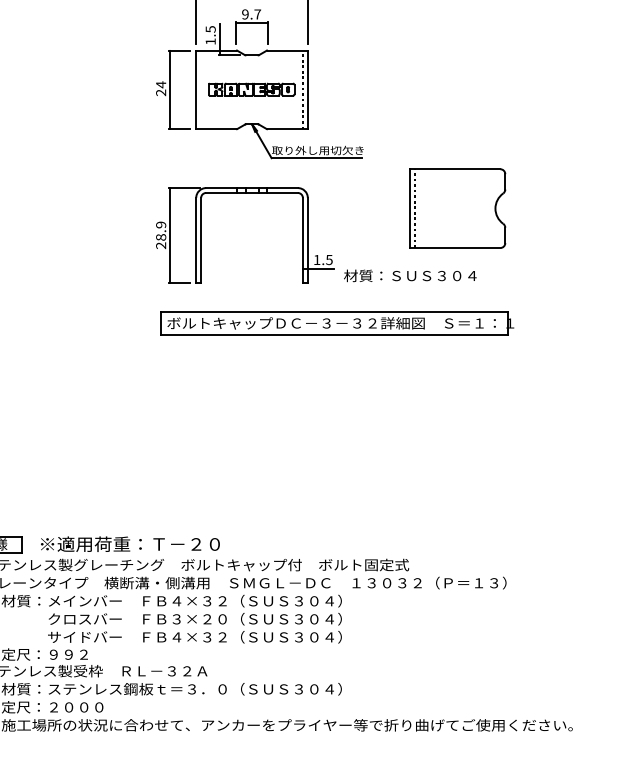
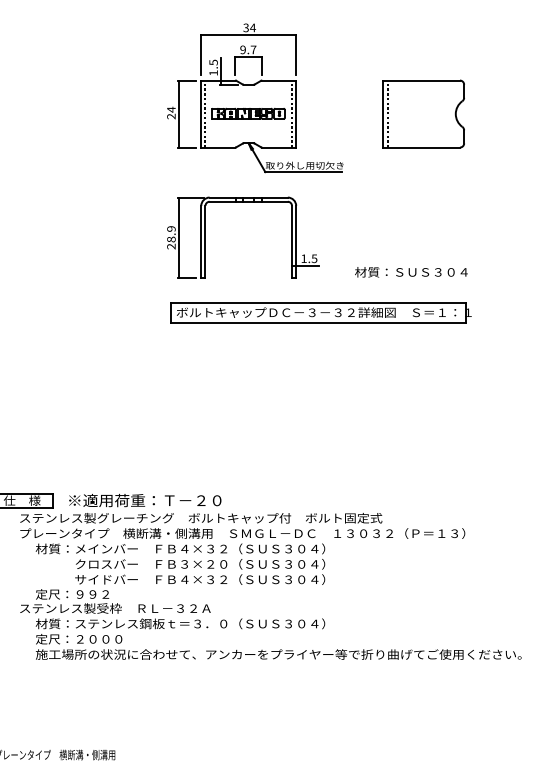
line: (201, 89) -> (205, 113), added
part: (457, 207) -> (423, 113), moved
text: (410, 276) -> (411, 272), moved

